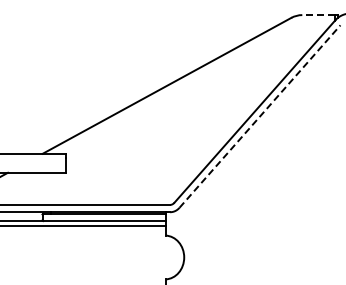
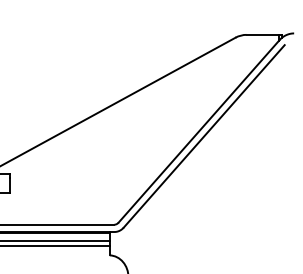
line: (318, 15) -> (262, 35), dashed -> solid
line: (259, 116) -> (203, 136), dashed -> solid

